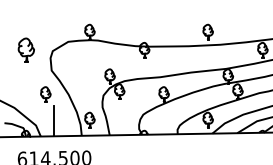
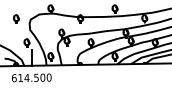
part: (26, 49) -> (16, 18), size x0.62

